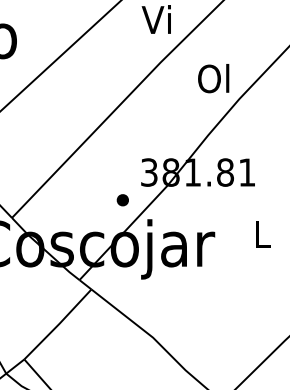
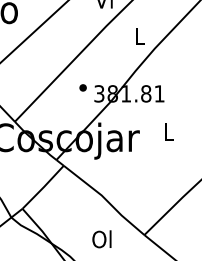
text: (212, 79) -> (138, 36), Ol -> L
part: (121, 199) -> (82, 87), moved

